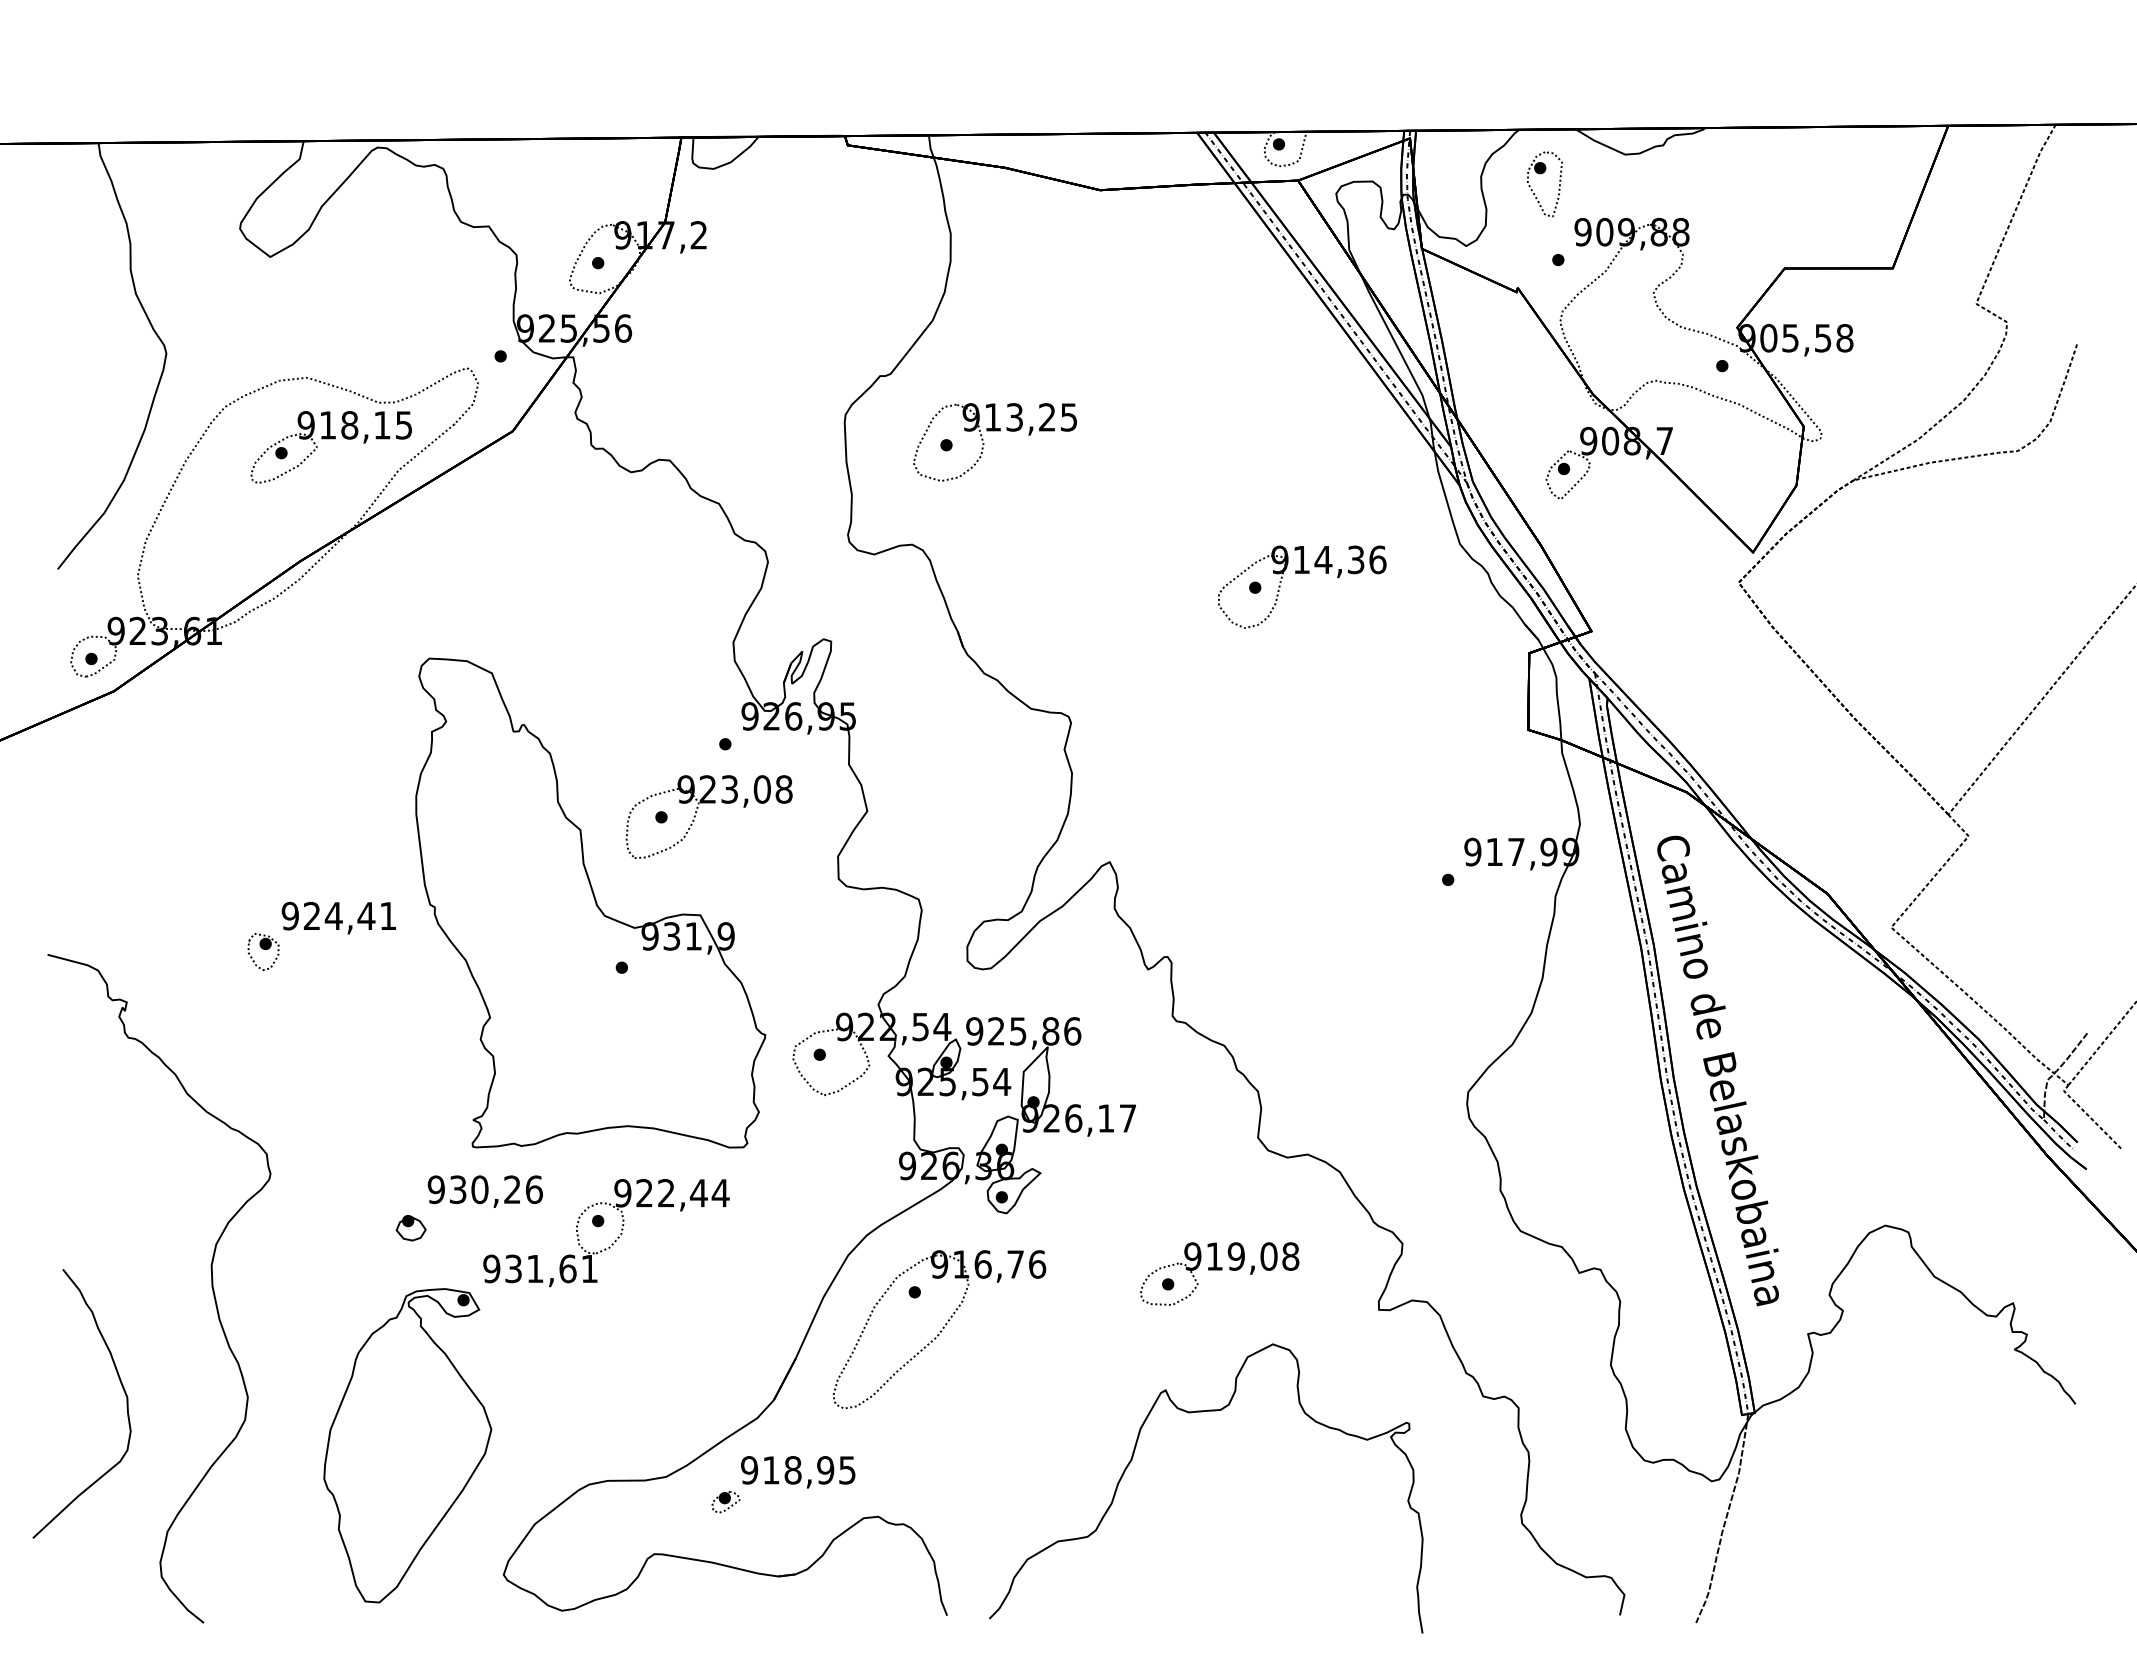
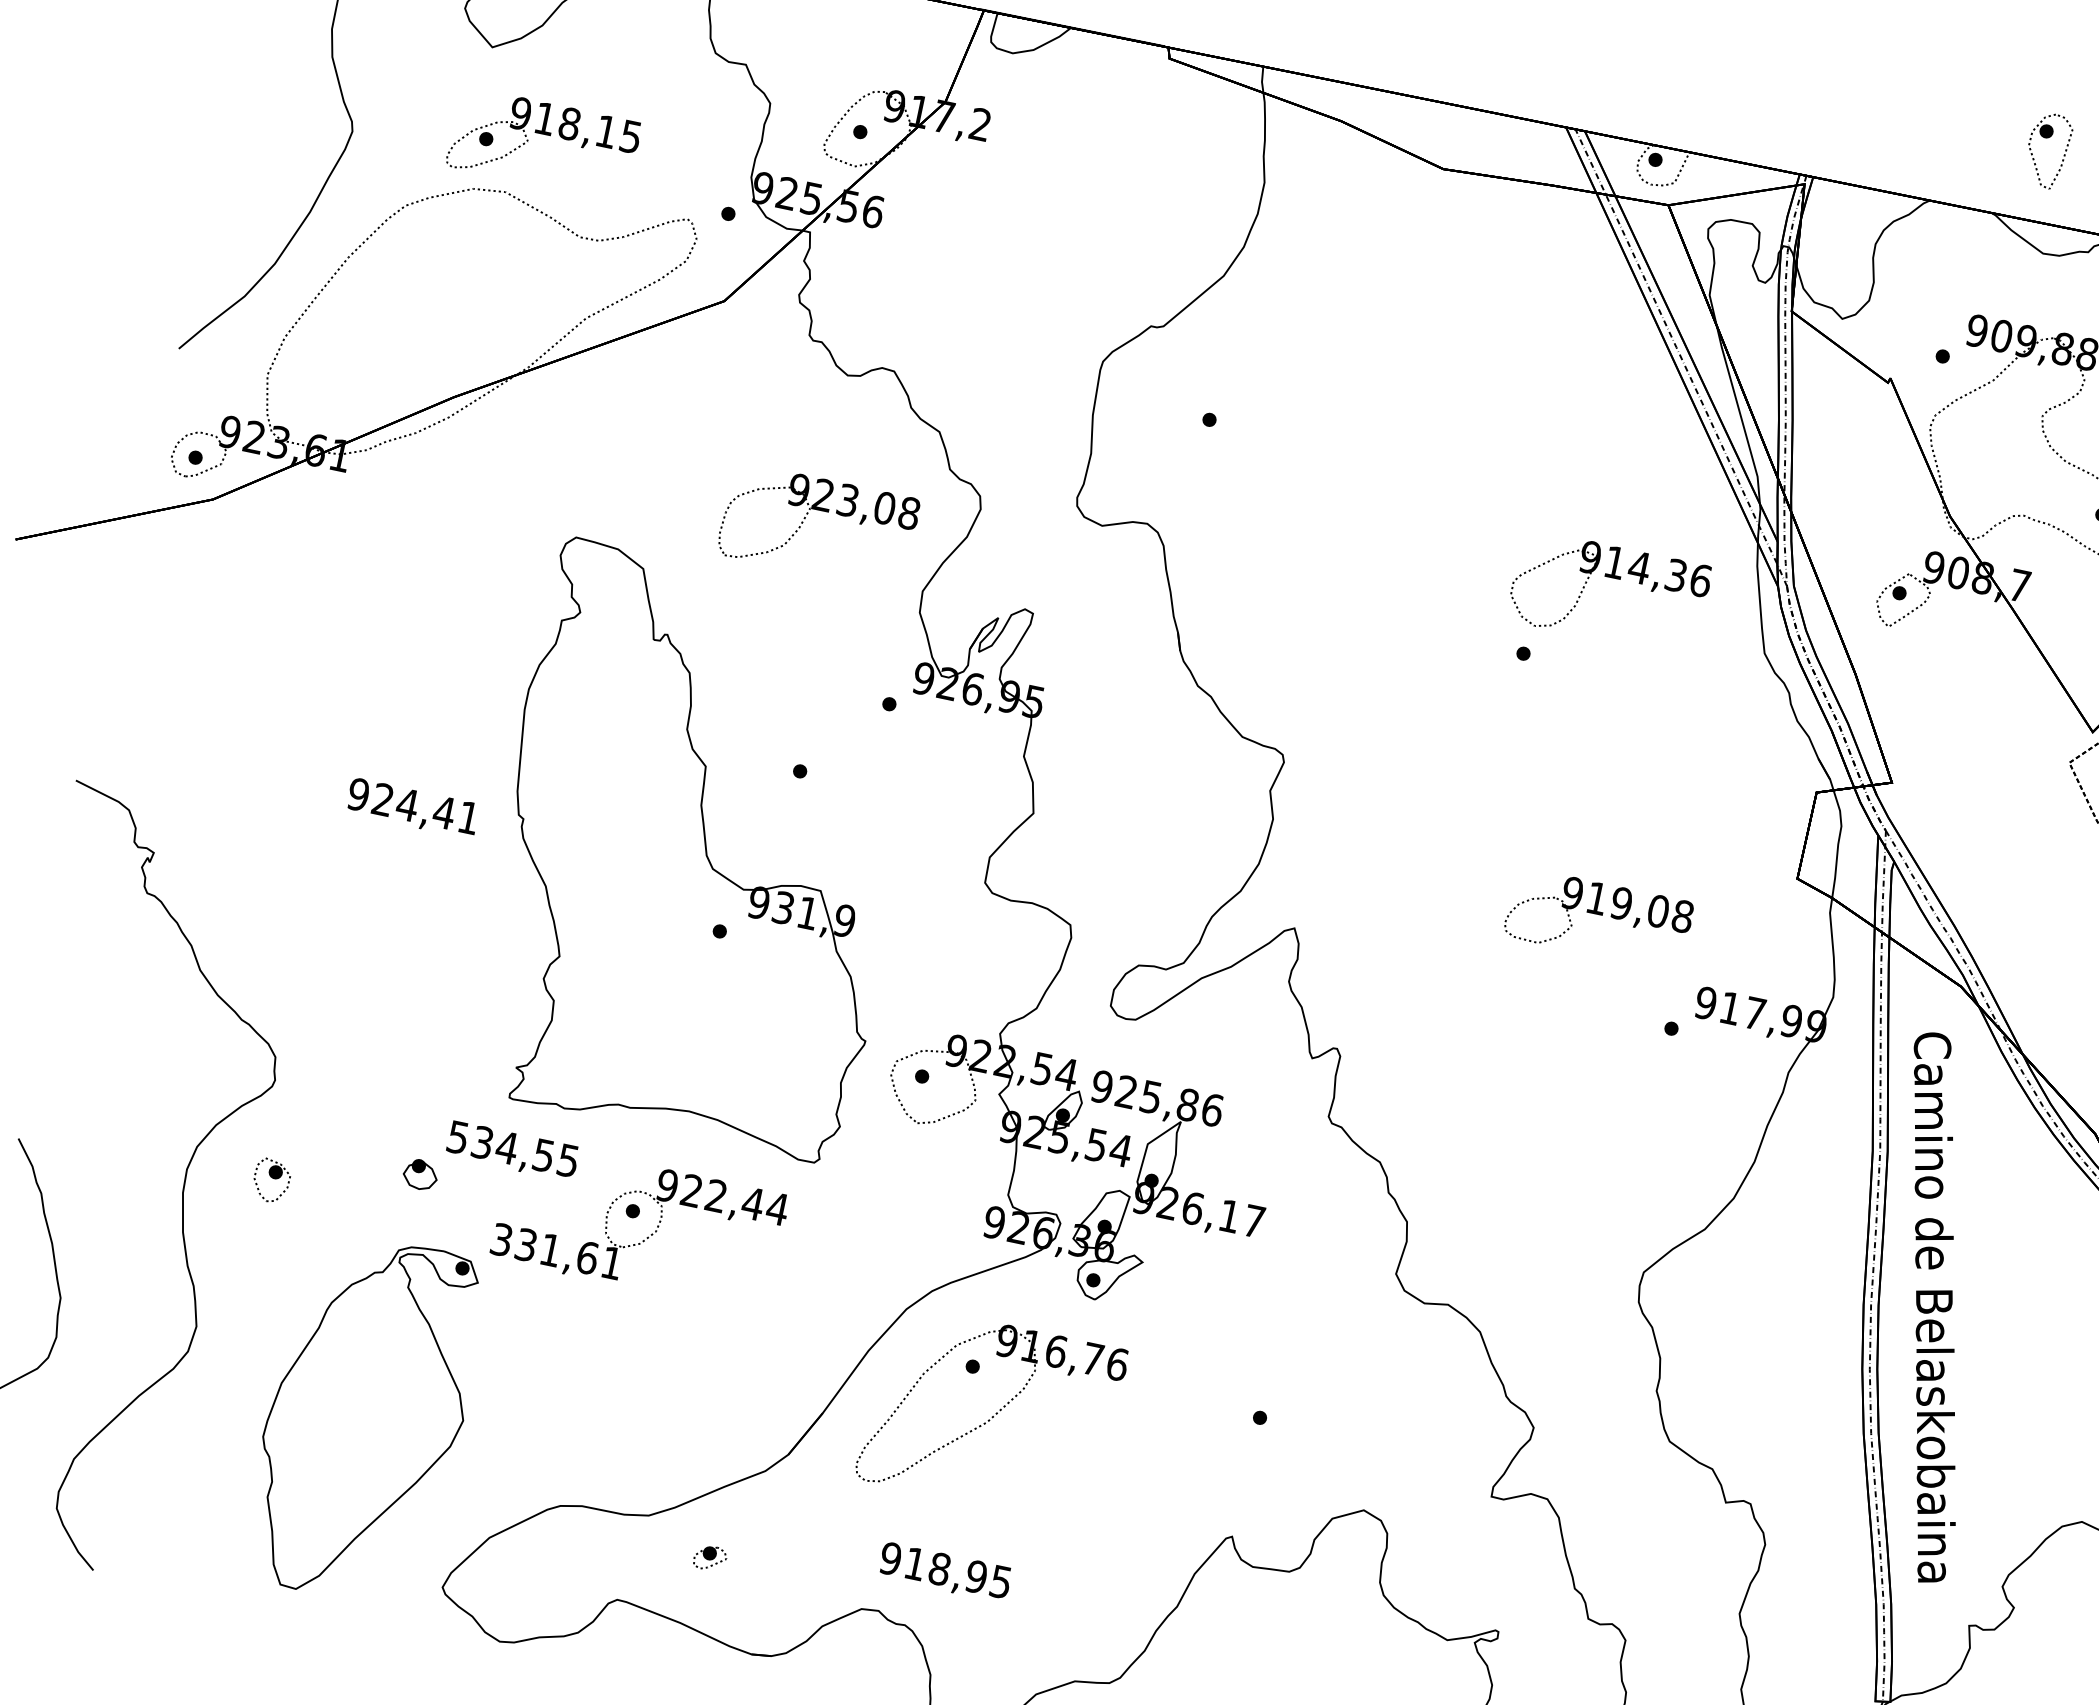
part: (1541, 174) -> (2046, 138), moved
part: (330, 439) -> (544, 135), moved
part: (984, 443) -> (1252, 426), removed
part: (1302, 573) -> (1612, 578), moved
part: (697, 811) -> (806, 517), moved
part: (263, 951) -> (271, 1180), moved
text: (484, 1189) -> (512, 1148), 930,26 -> 534,55
text: (491, 1268) -> (501, 1239), 931,61 -> 331,61
part: (1219, 1273) -> (1598, 918), moved
text: (798, 1472) -> (945, 1572), moved

